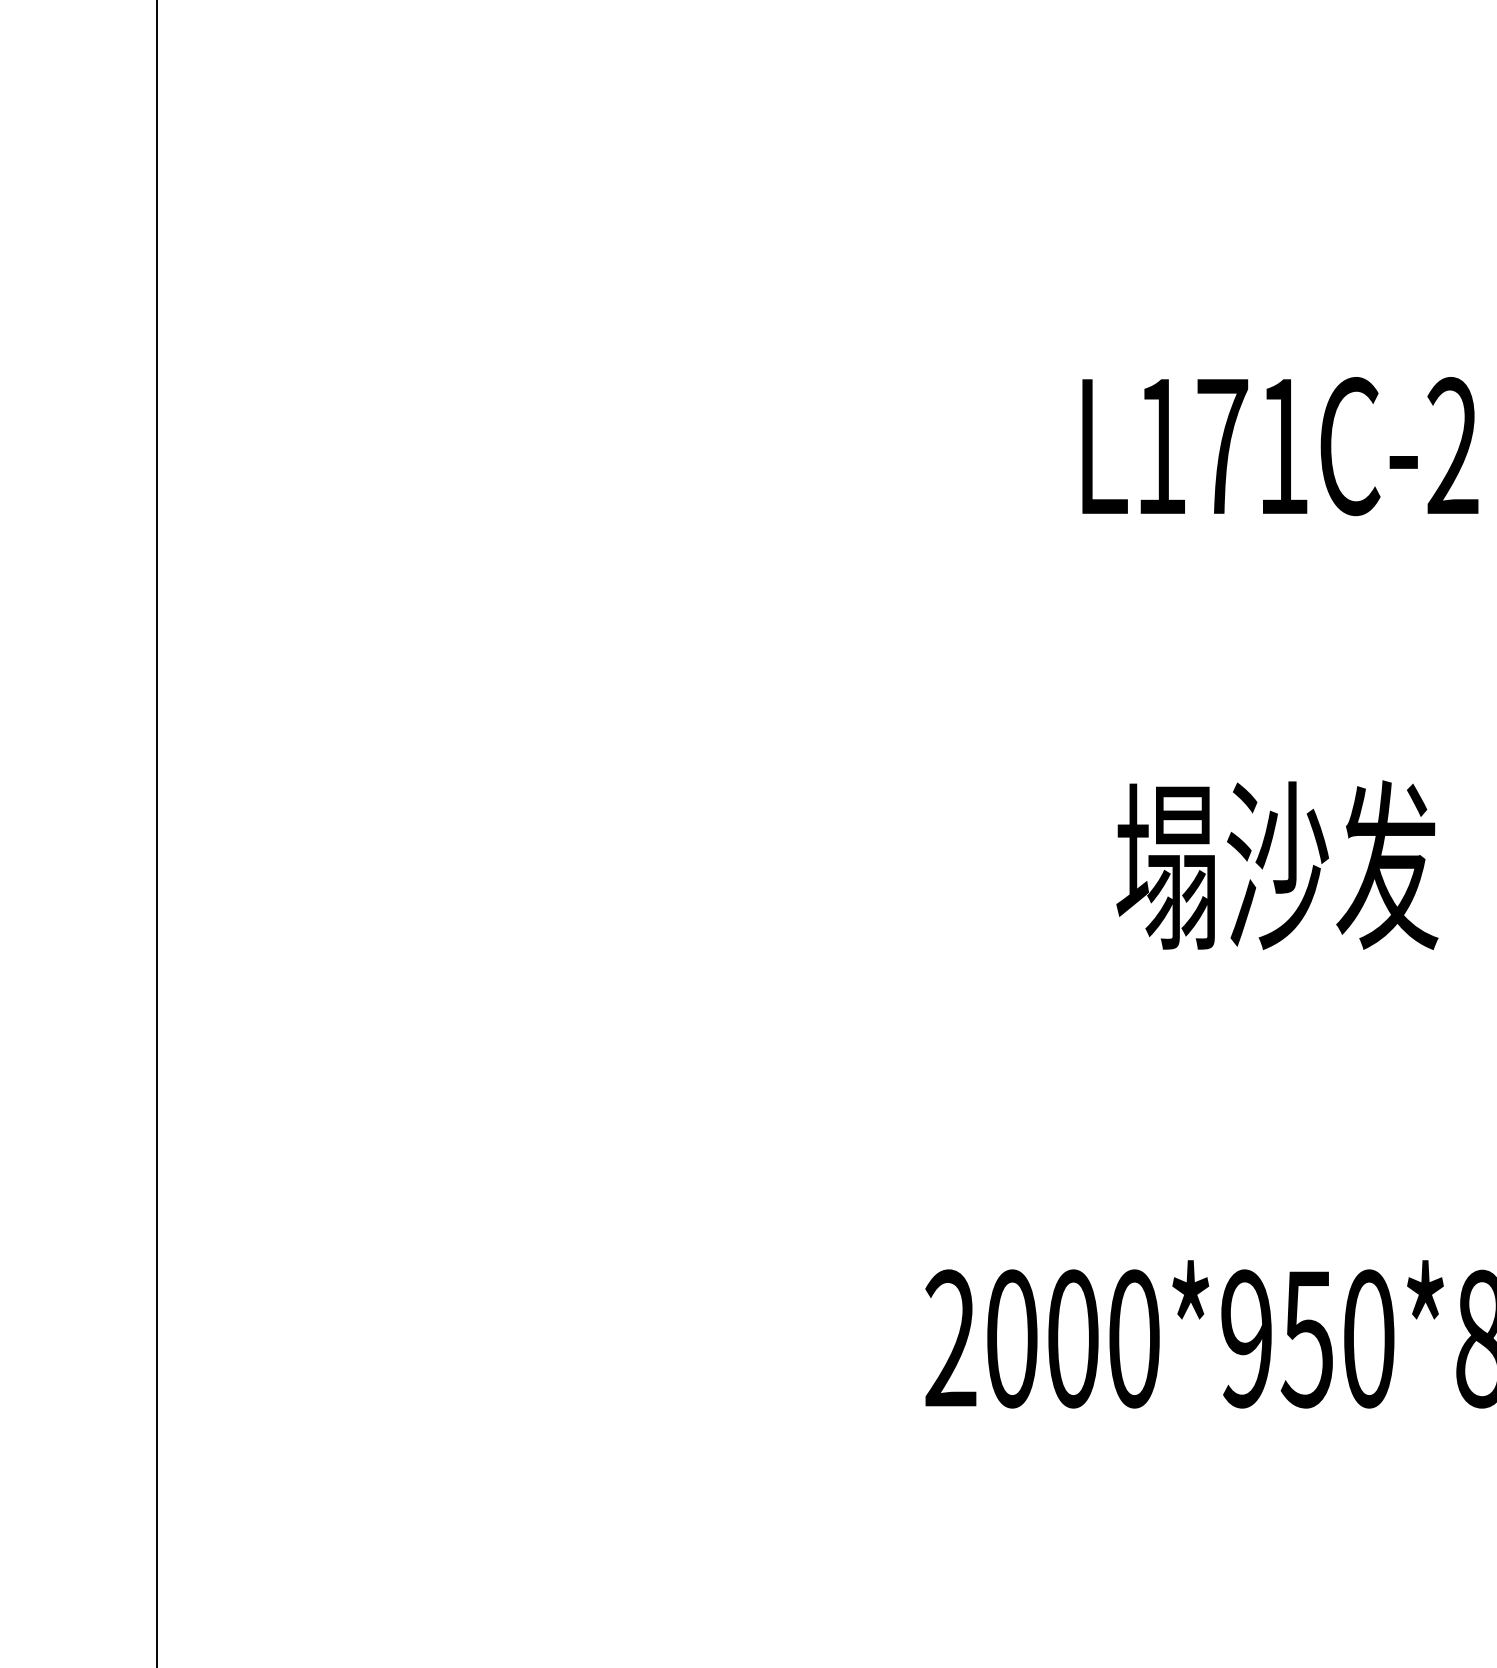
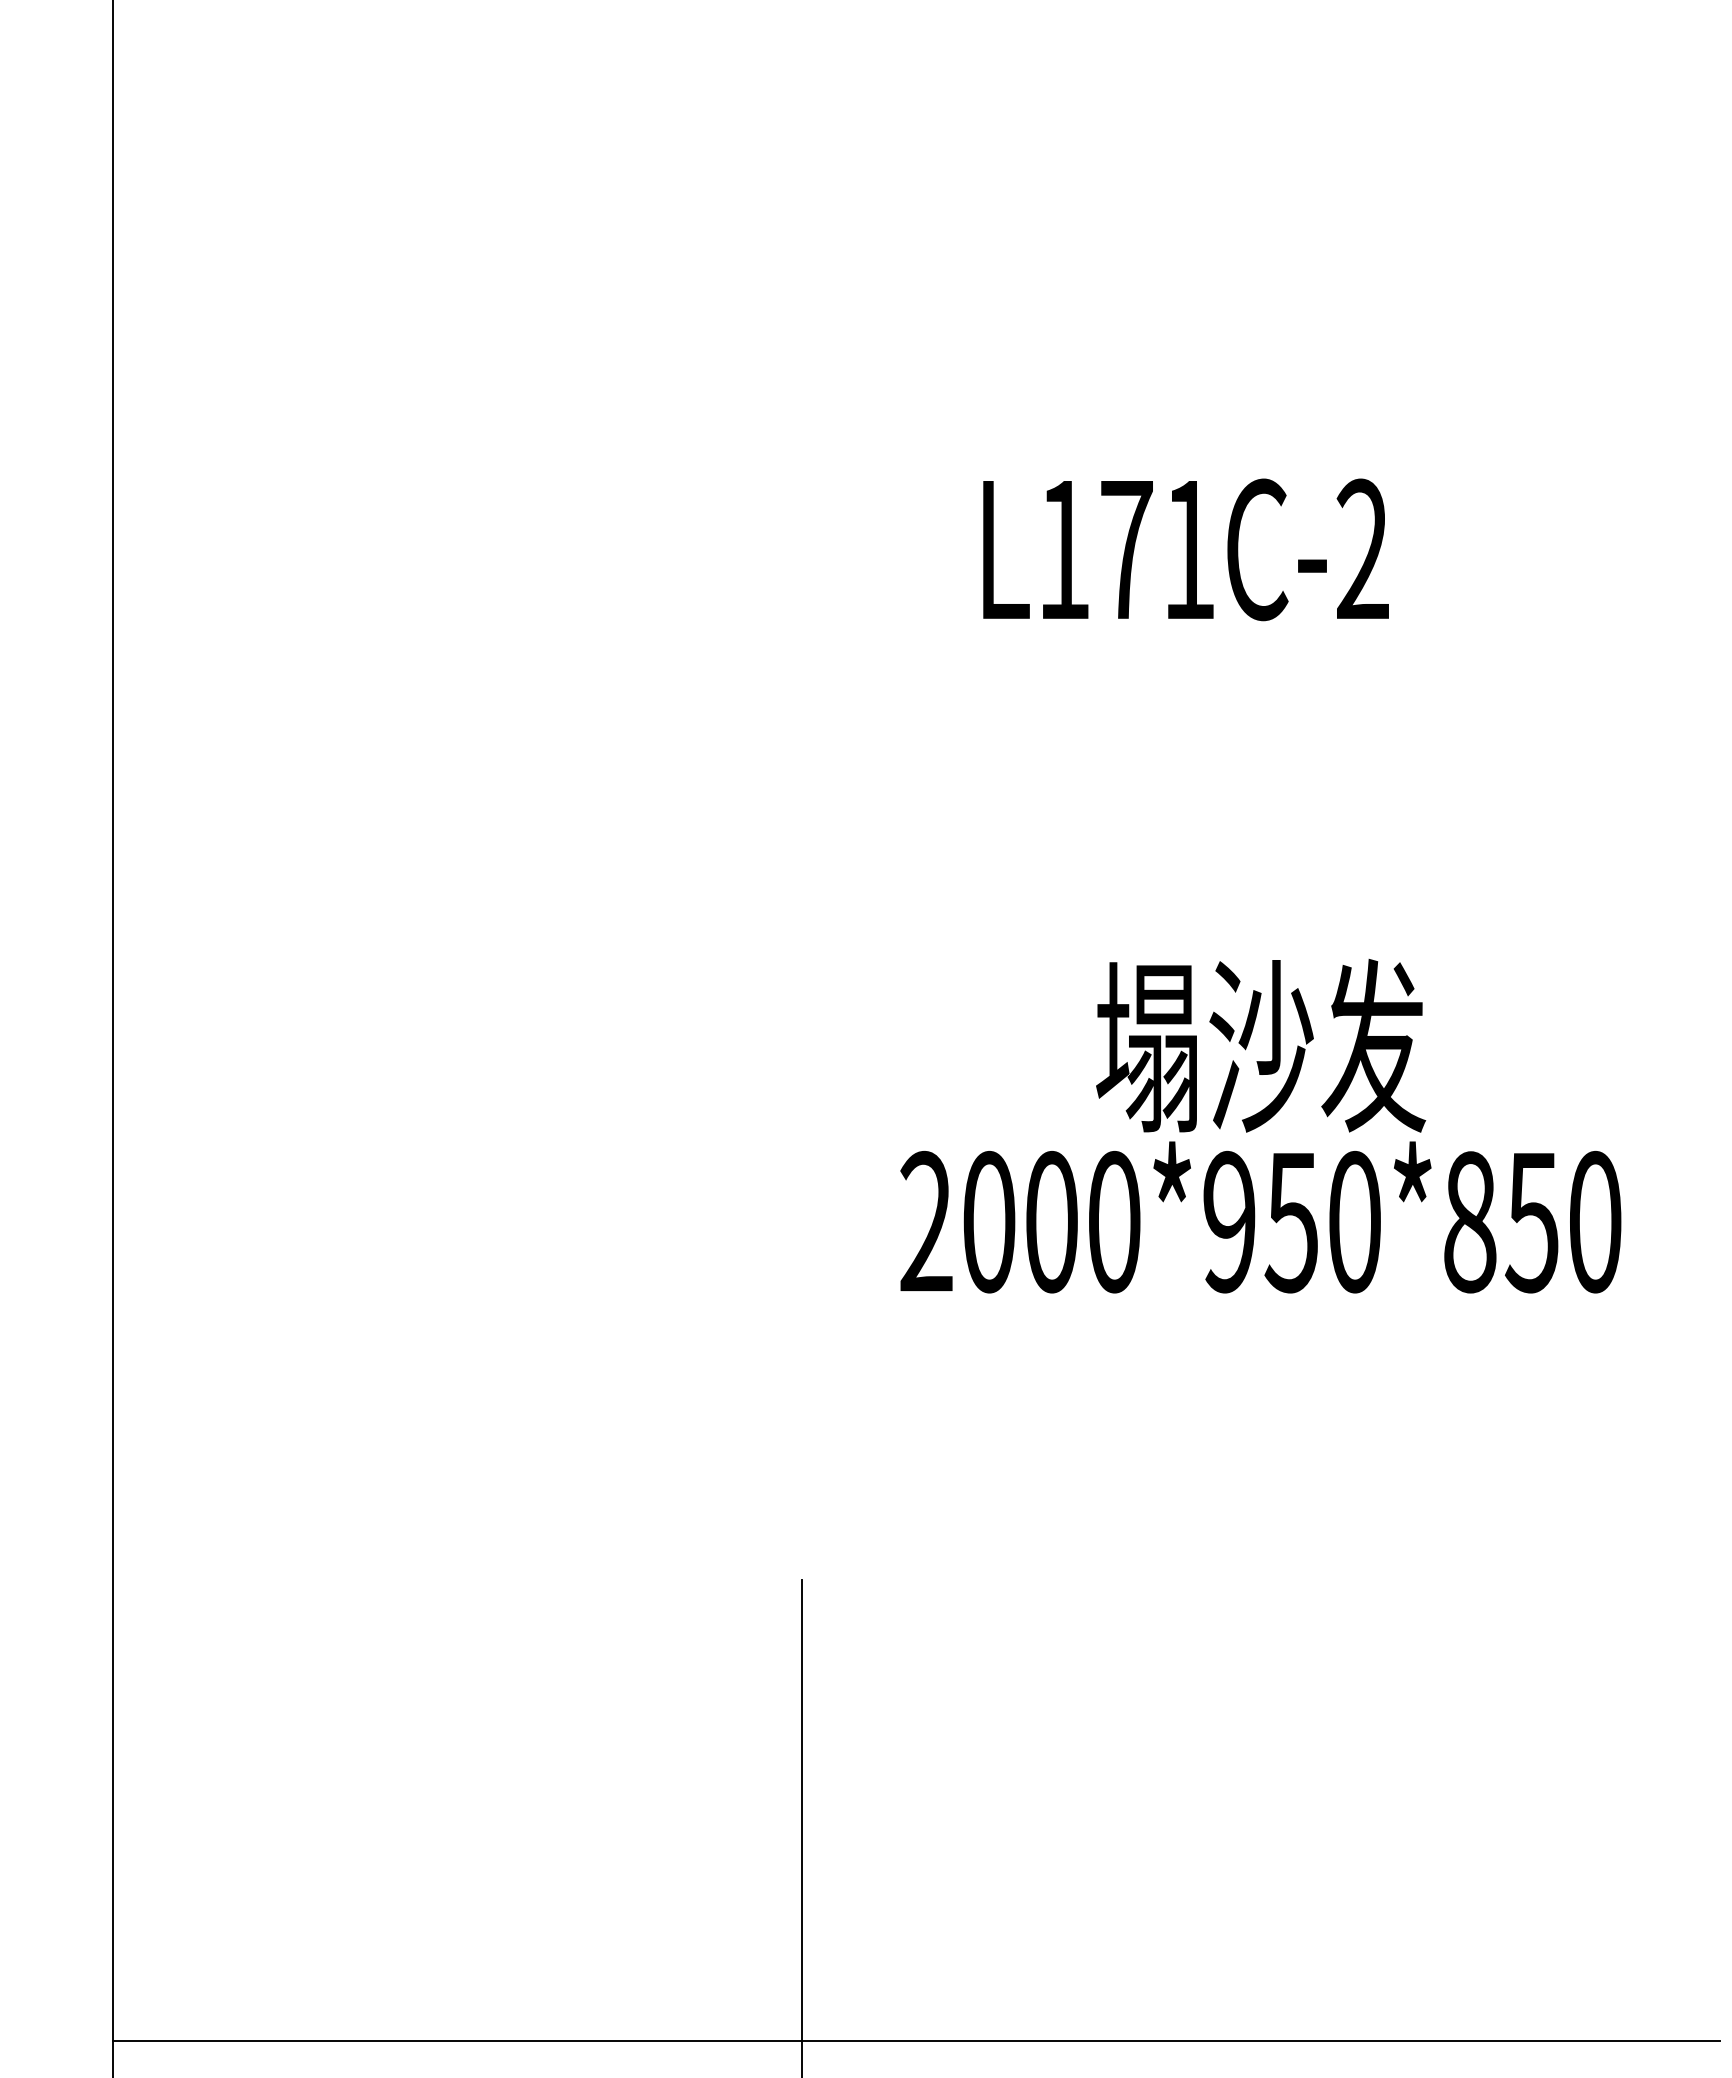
text: (1279, 446) -> (1185, 549), moved
text: (1277, 864) -> (1261, 1045), moved

